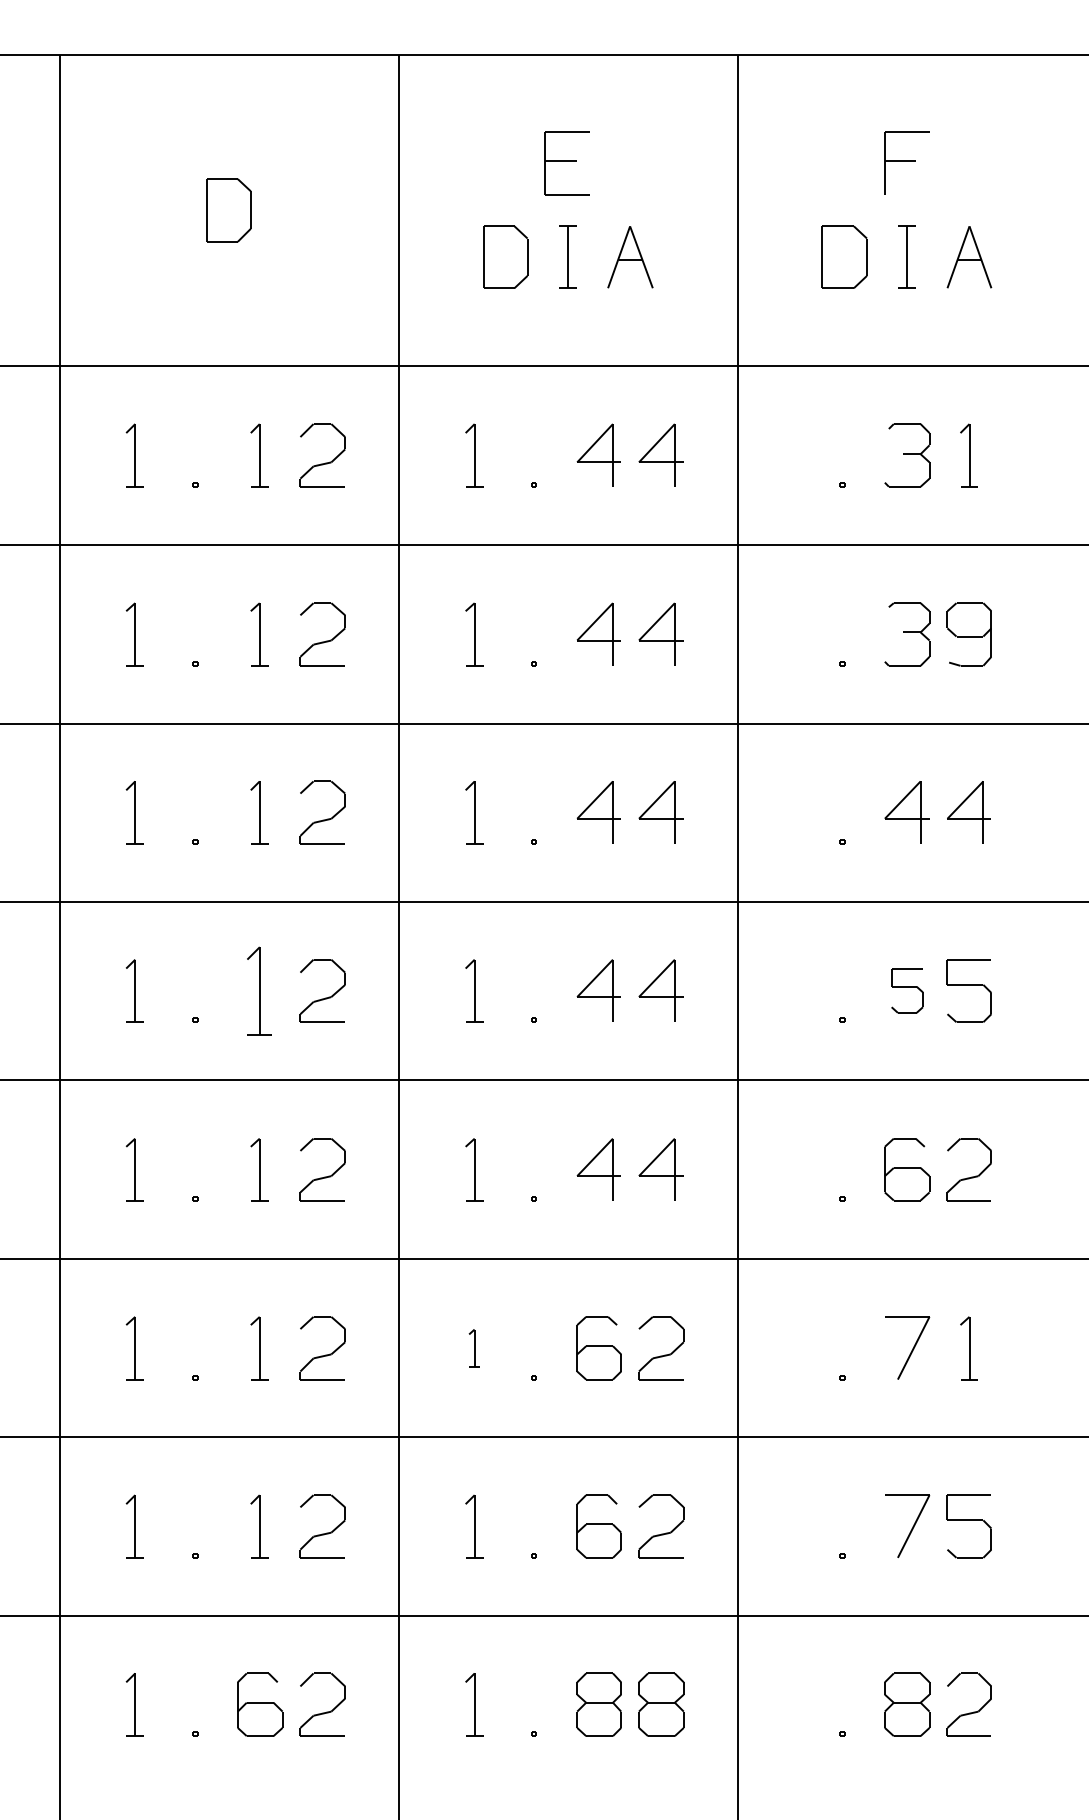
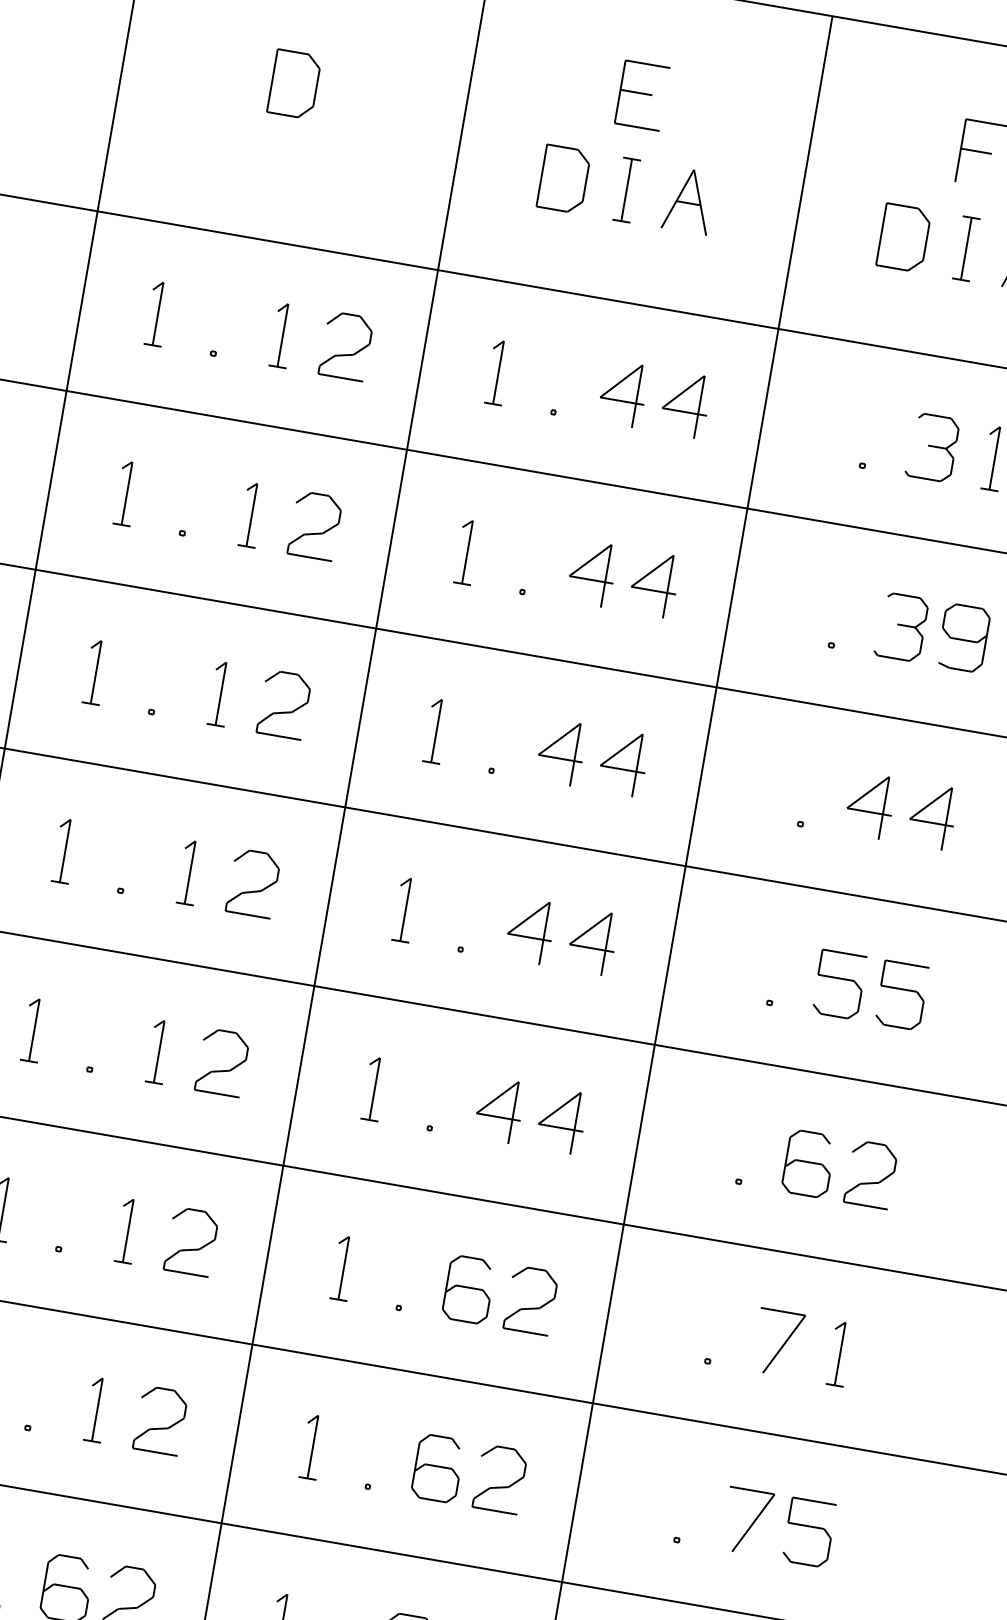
part: (259, 990) -> (190, 872), size x0.71
part: (907, 990) -> (839, 984), size x1.43
part: (474, 1348) -> (343, 1268), size x1.67

